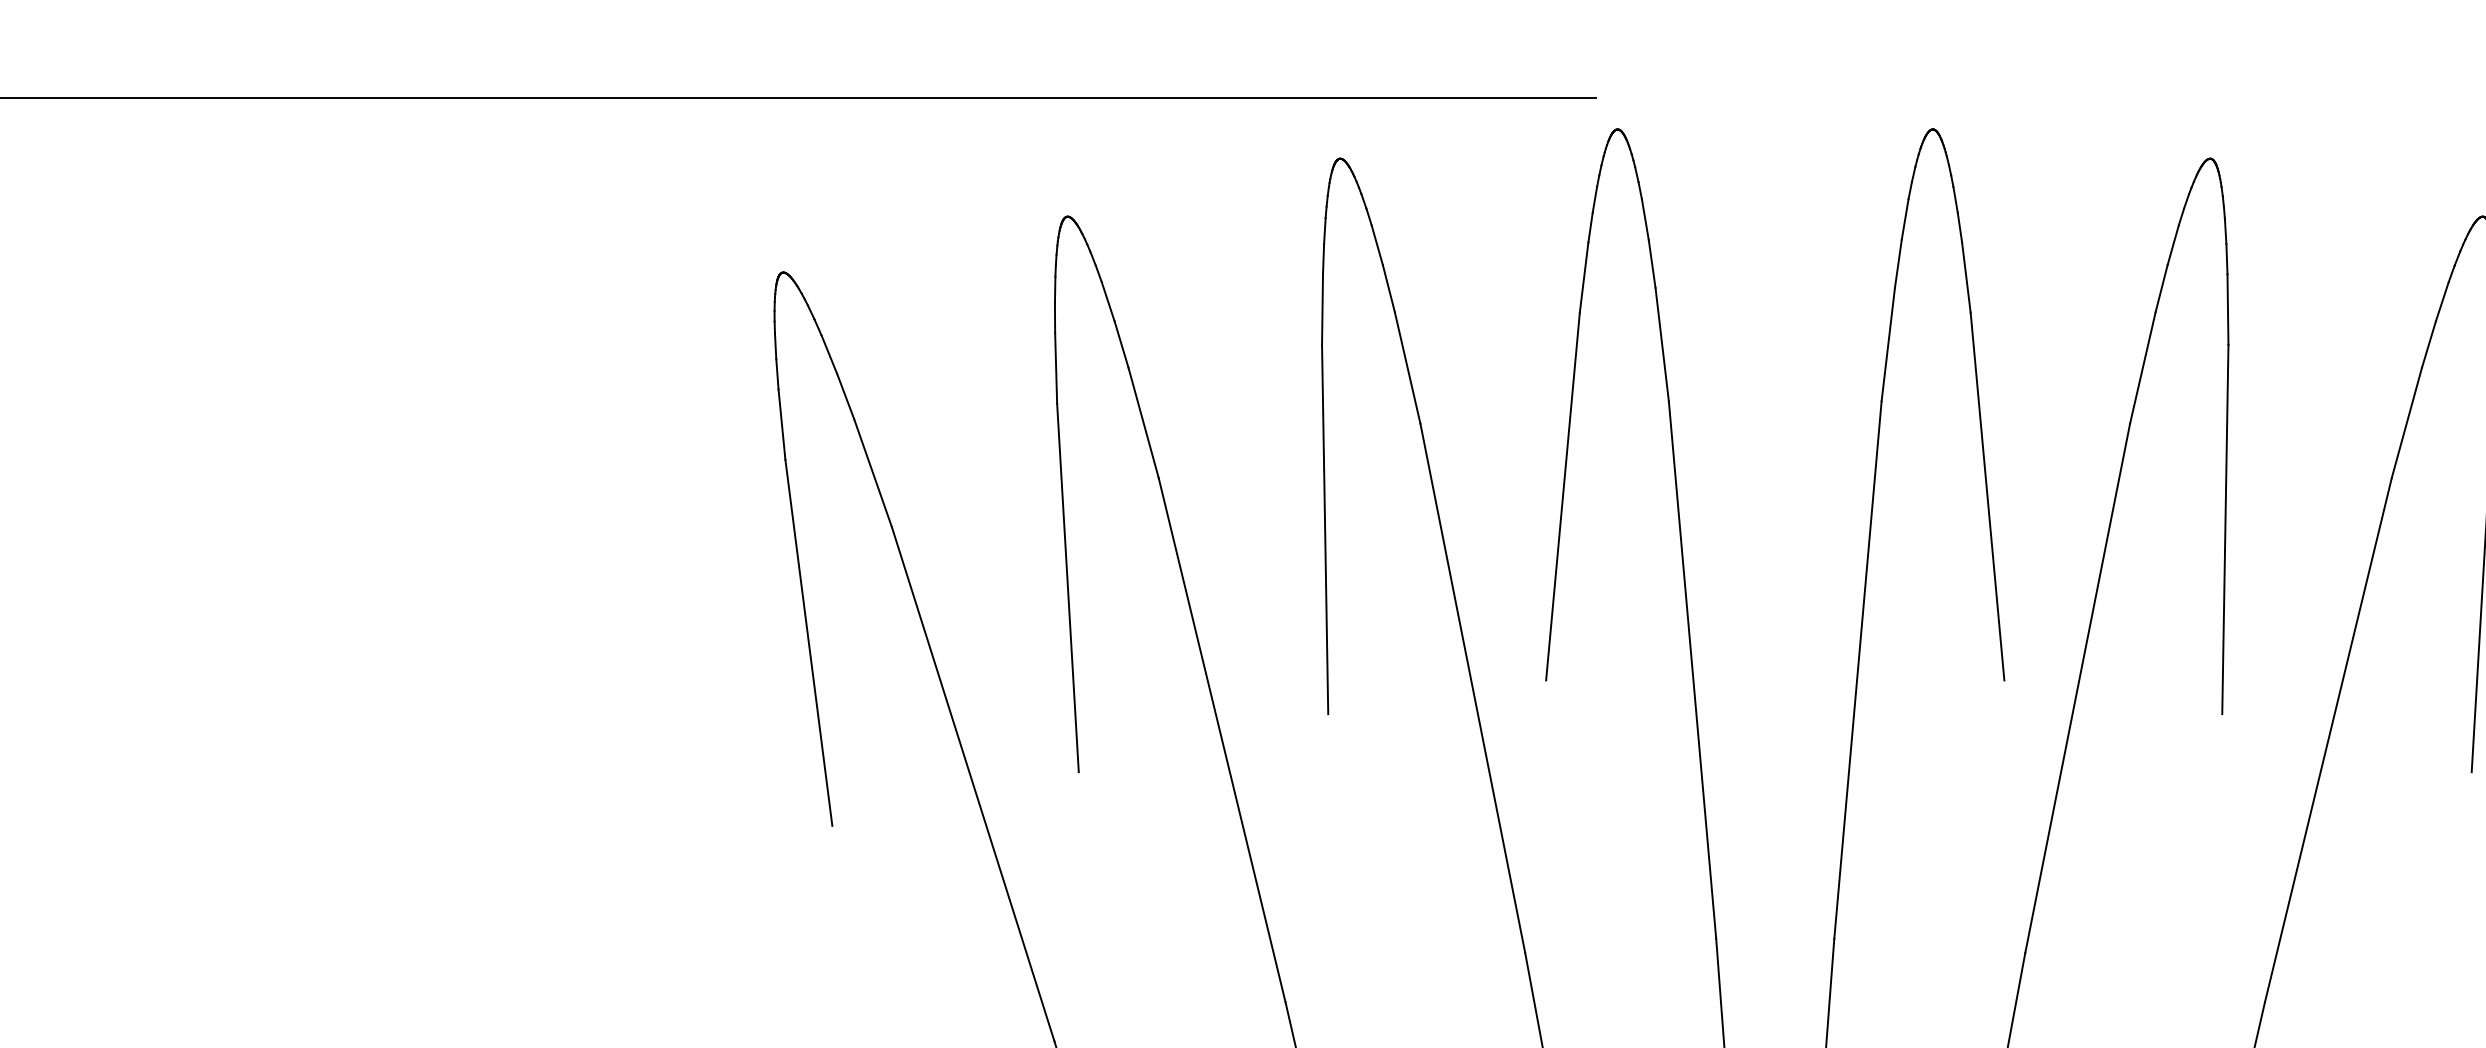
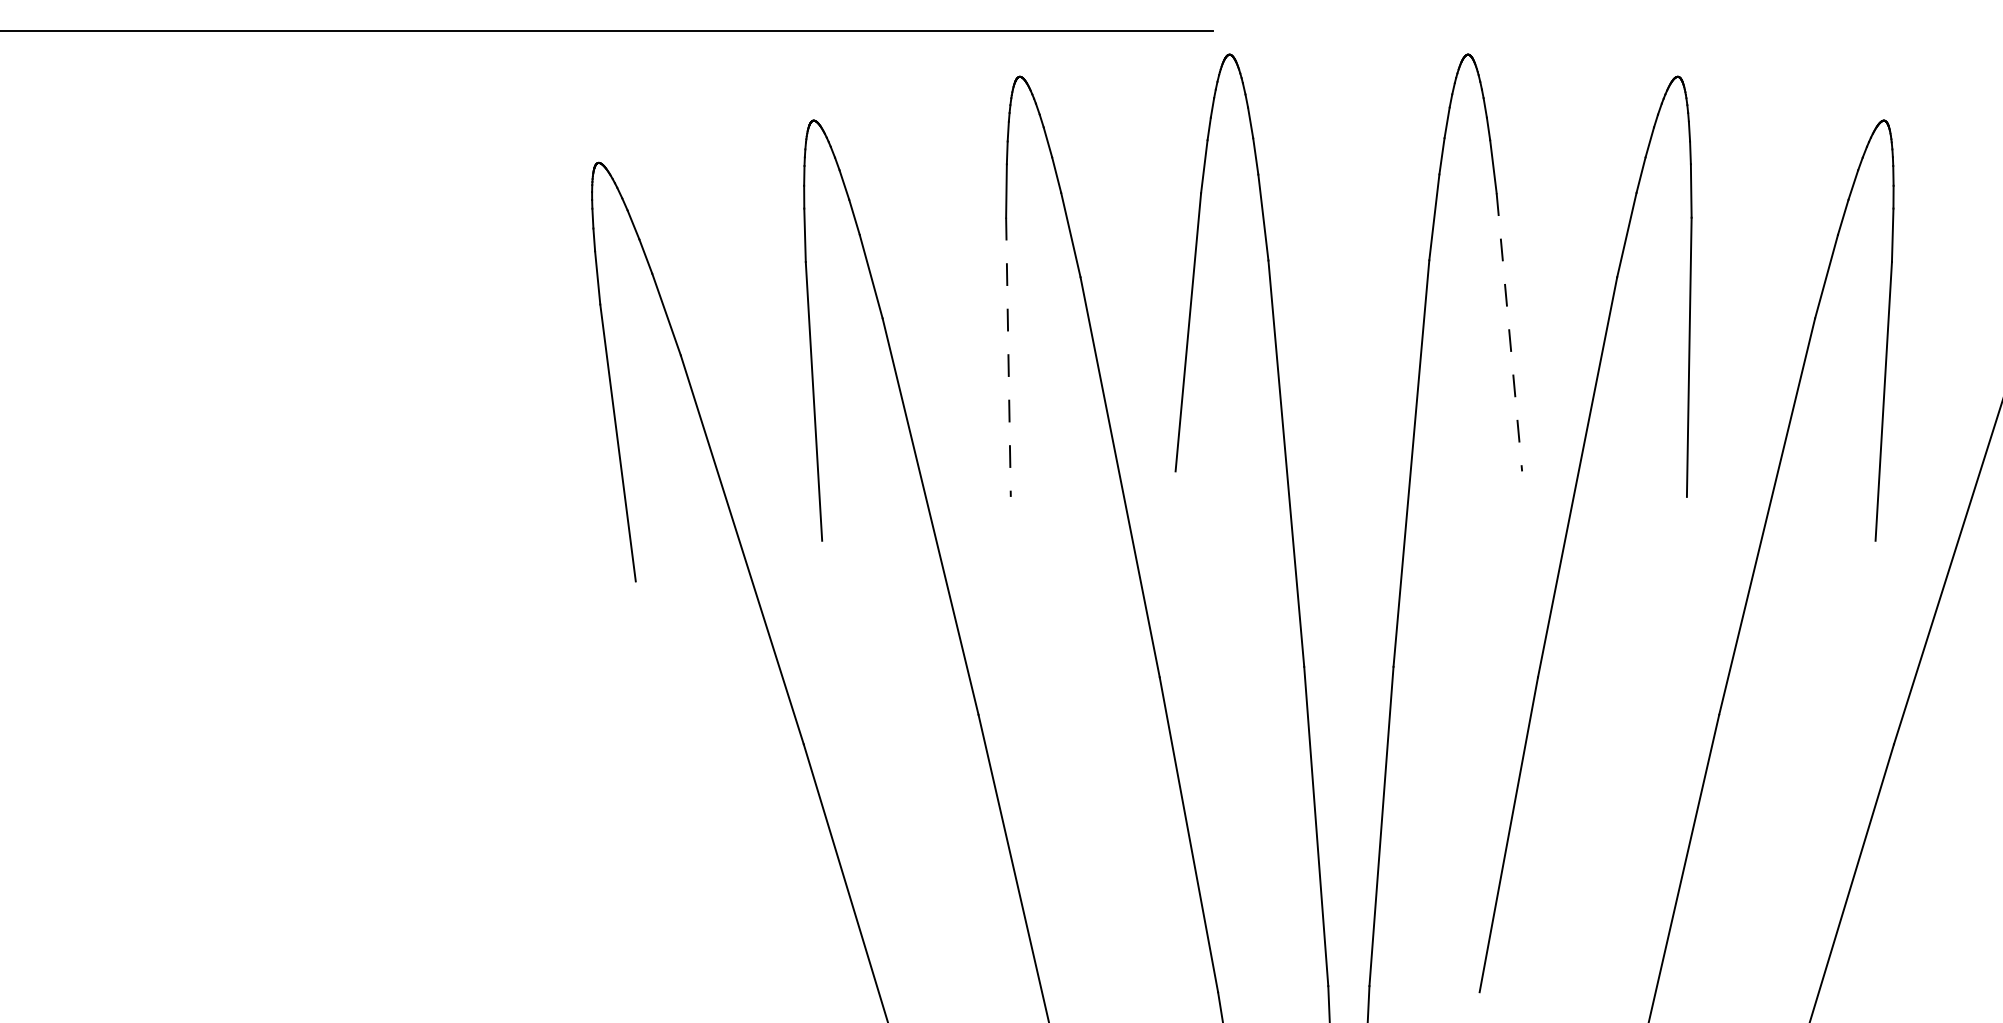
line: (1987, 496) -> (1509, 332), solid -> dashed
line: (1325, 529) -> (1008, 357), solid -> dashed

